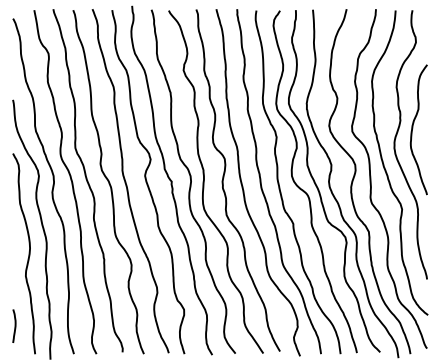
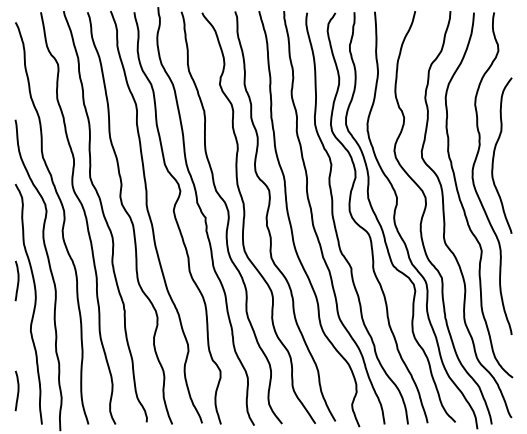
curve: (14, 233) -> (17, 280), added

